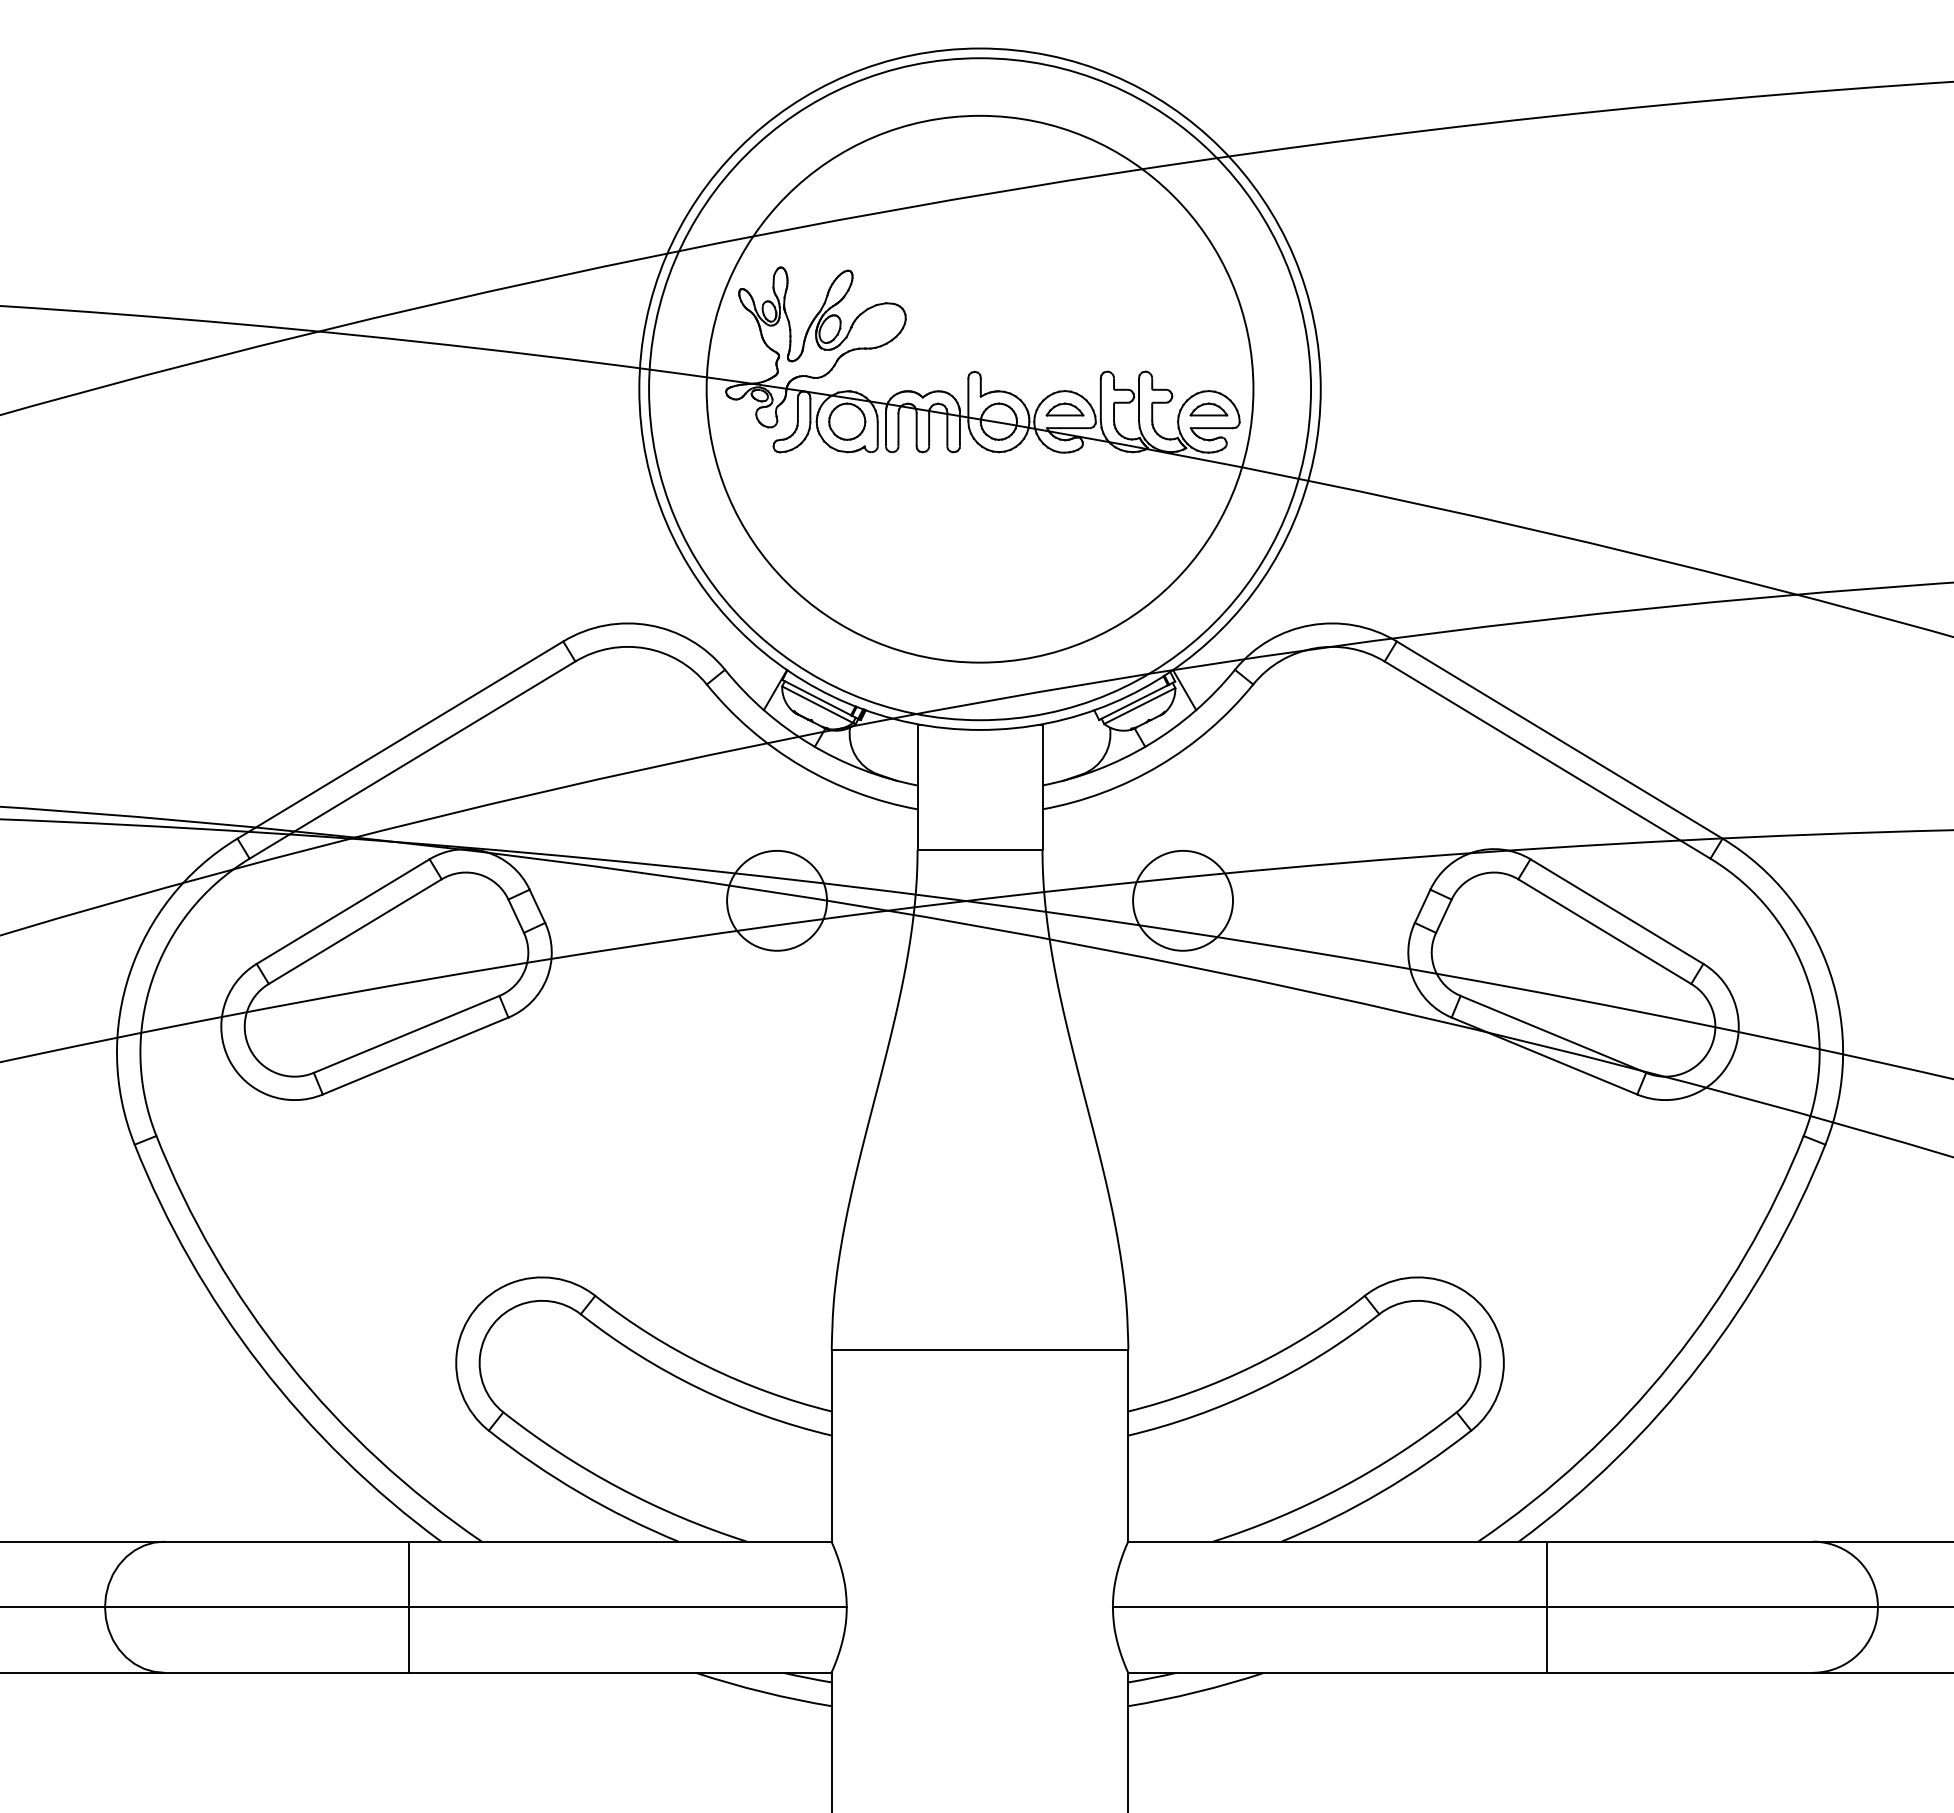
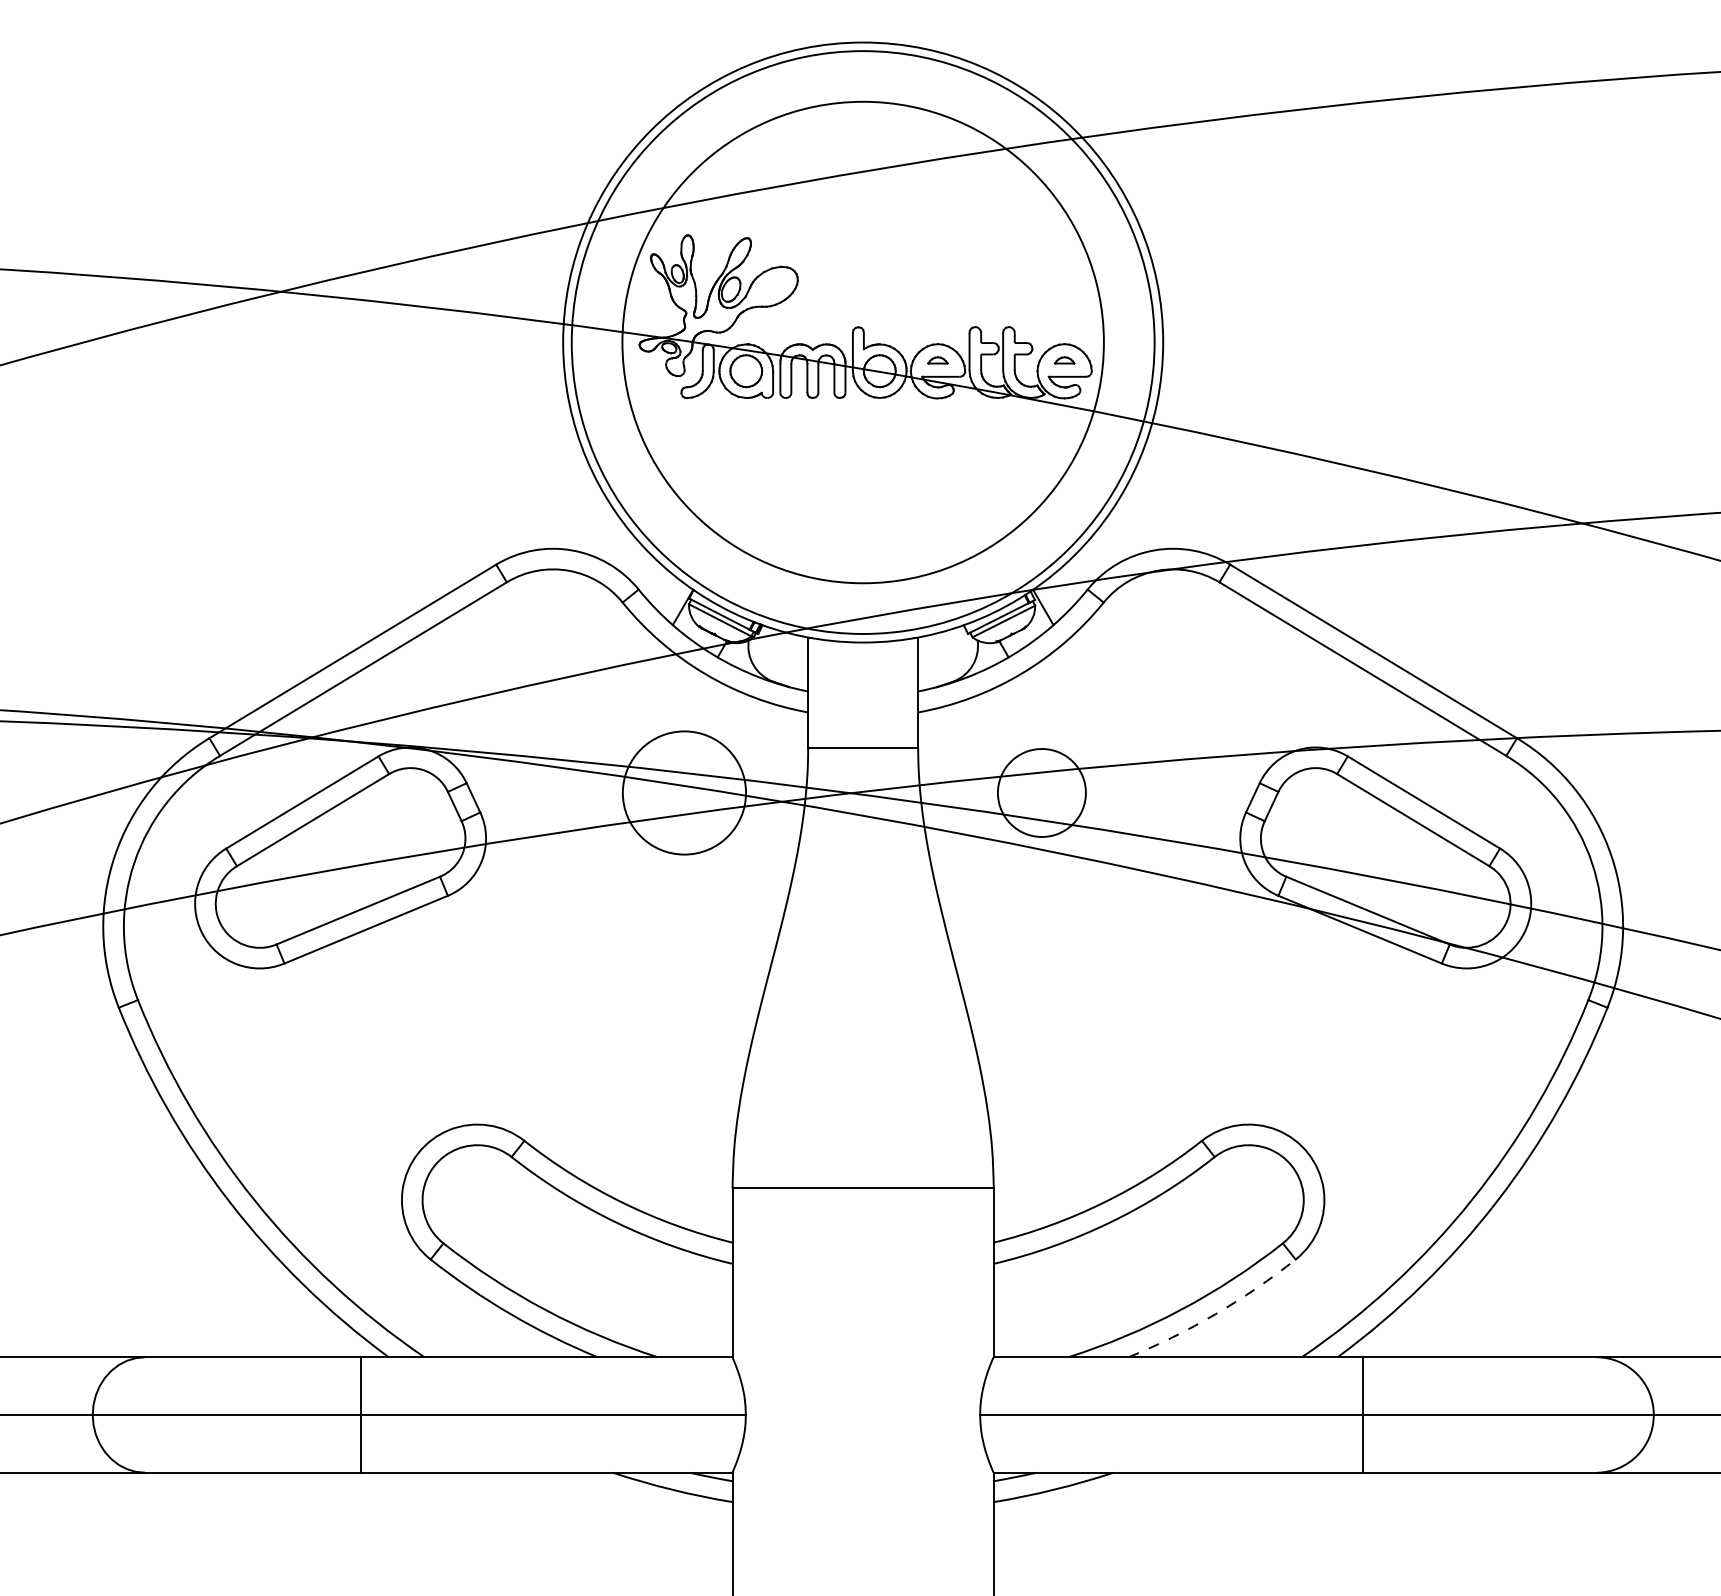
part: (1064, 409) -> (937, 360), size x0.6
part: (1208, 409) -> (1064, 360), size x0.6
circle: (777, 900) -> (684, 792), size x1.4
arc: (1380, 1492) -> (1215, 1313), solid -> dashed

